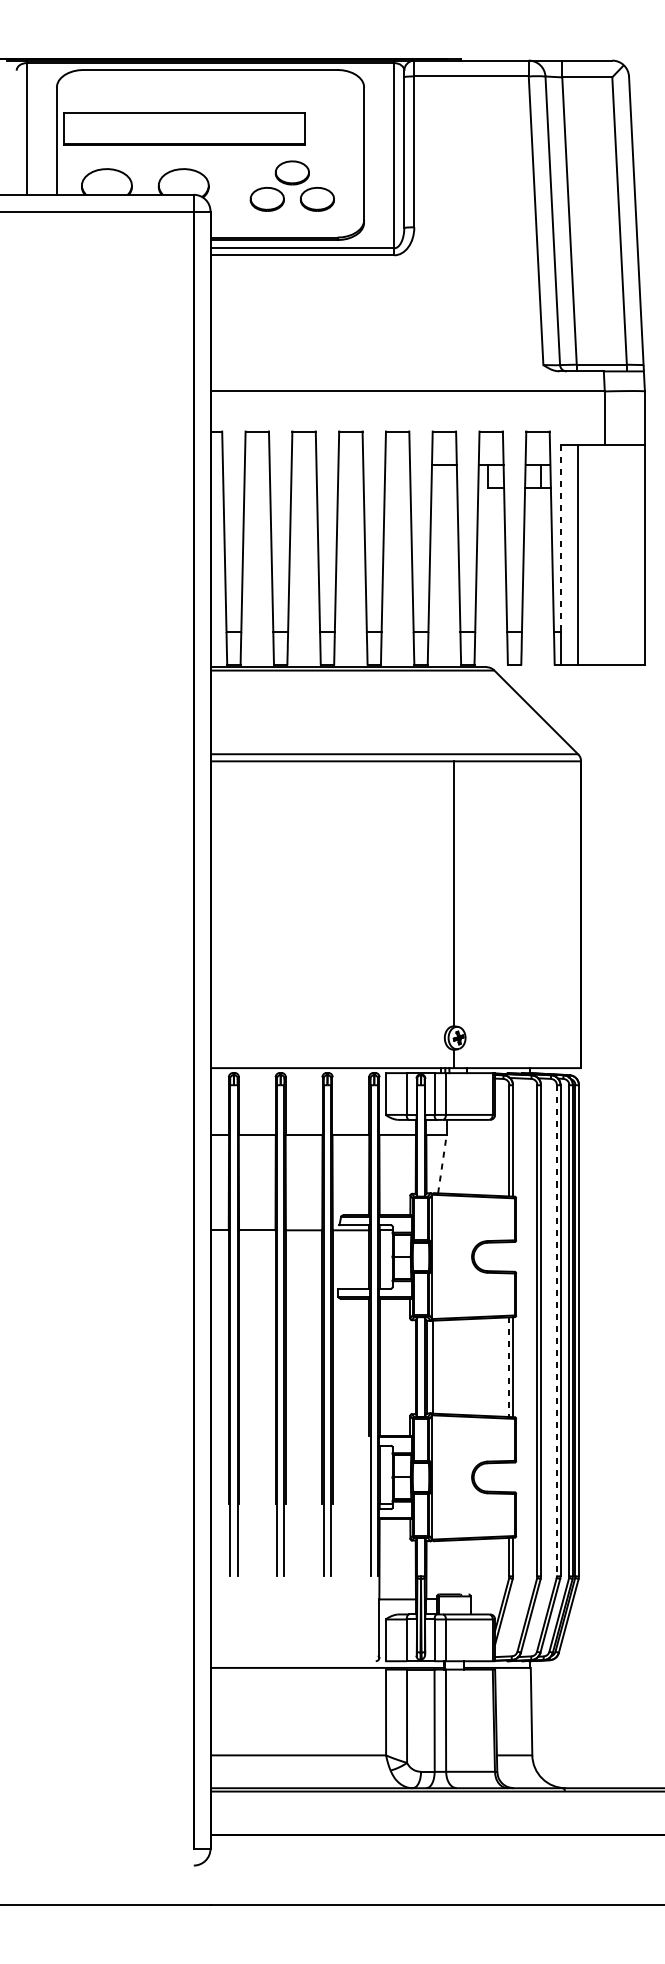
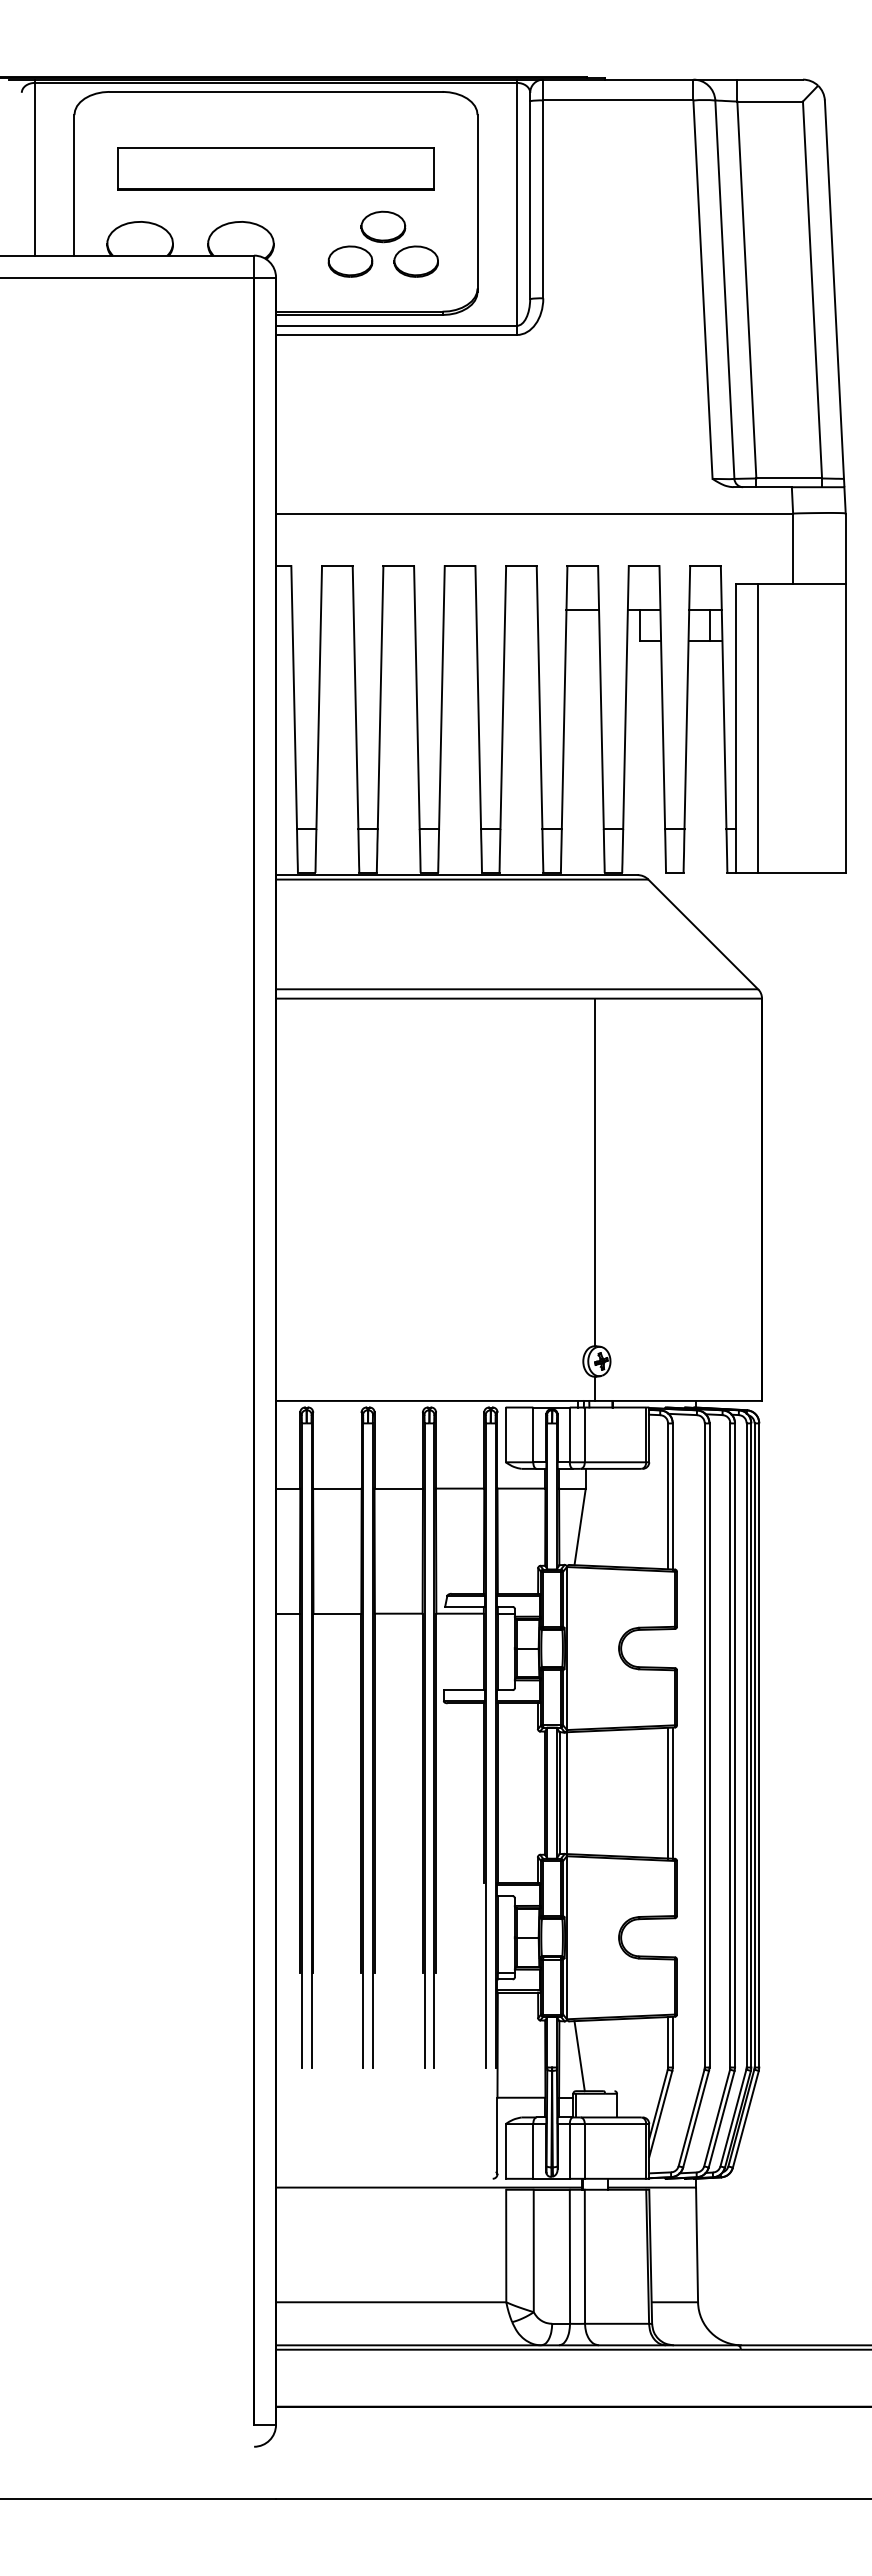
part: (184, 128) -> (275, 168), moved
line: (561, 538) -> (736, 706), dashed -> solid
line: (442, 1163) -> (580, 1526), dashed -> solid
line: (557, 1330) -> (730, 1745), dashed -> solid
line: (509, 1367) -> (668, 1793), dashed -> solid
line: (441, 1567) -> (579, 2056), added

